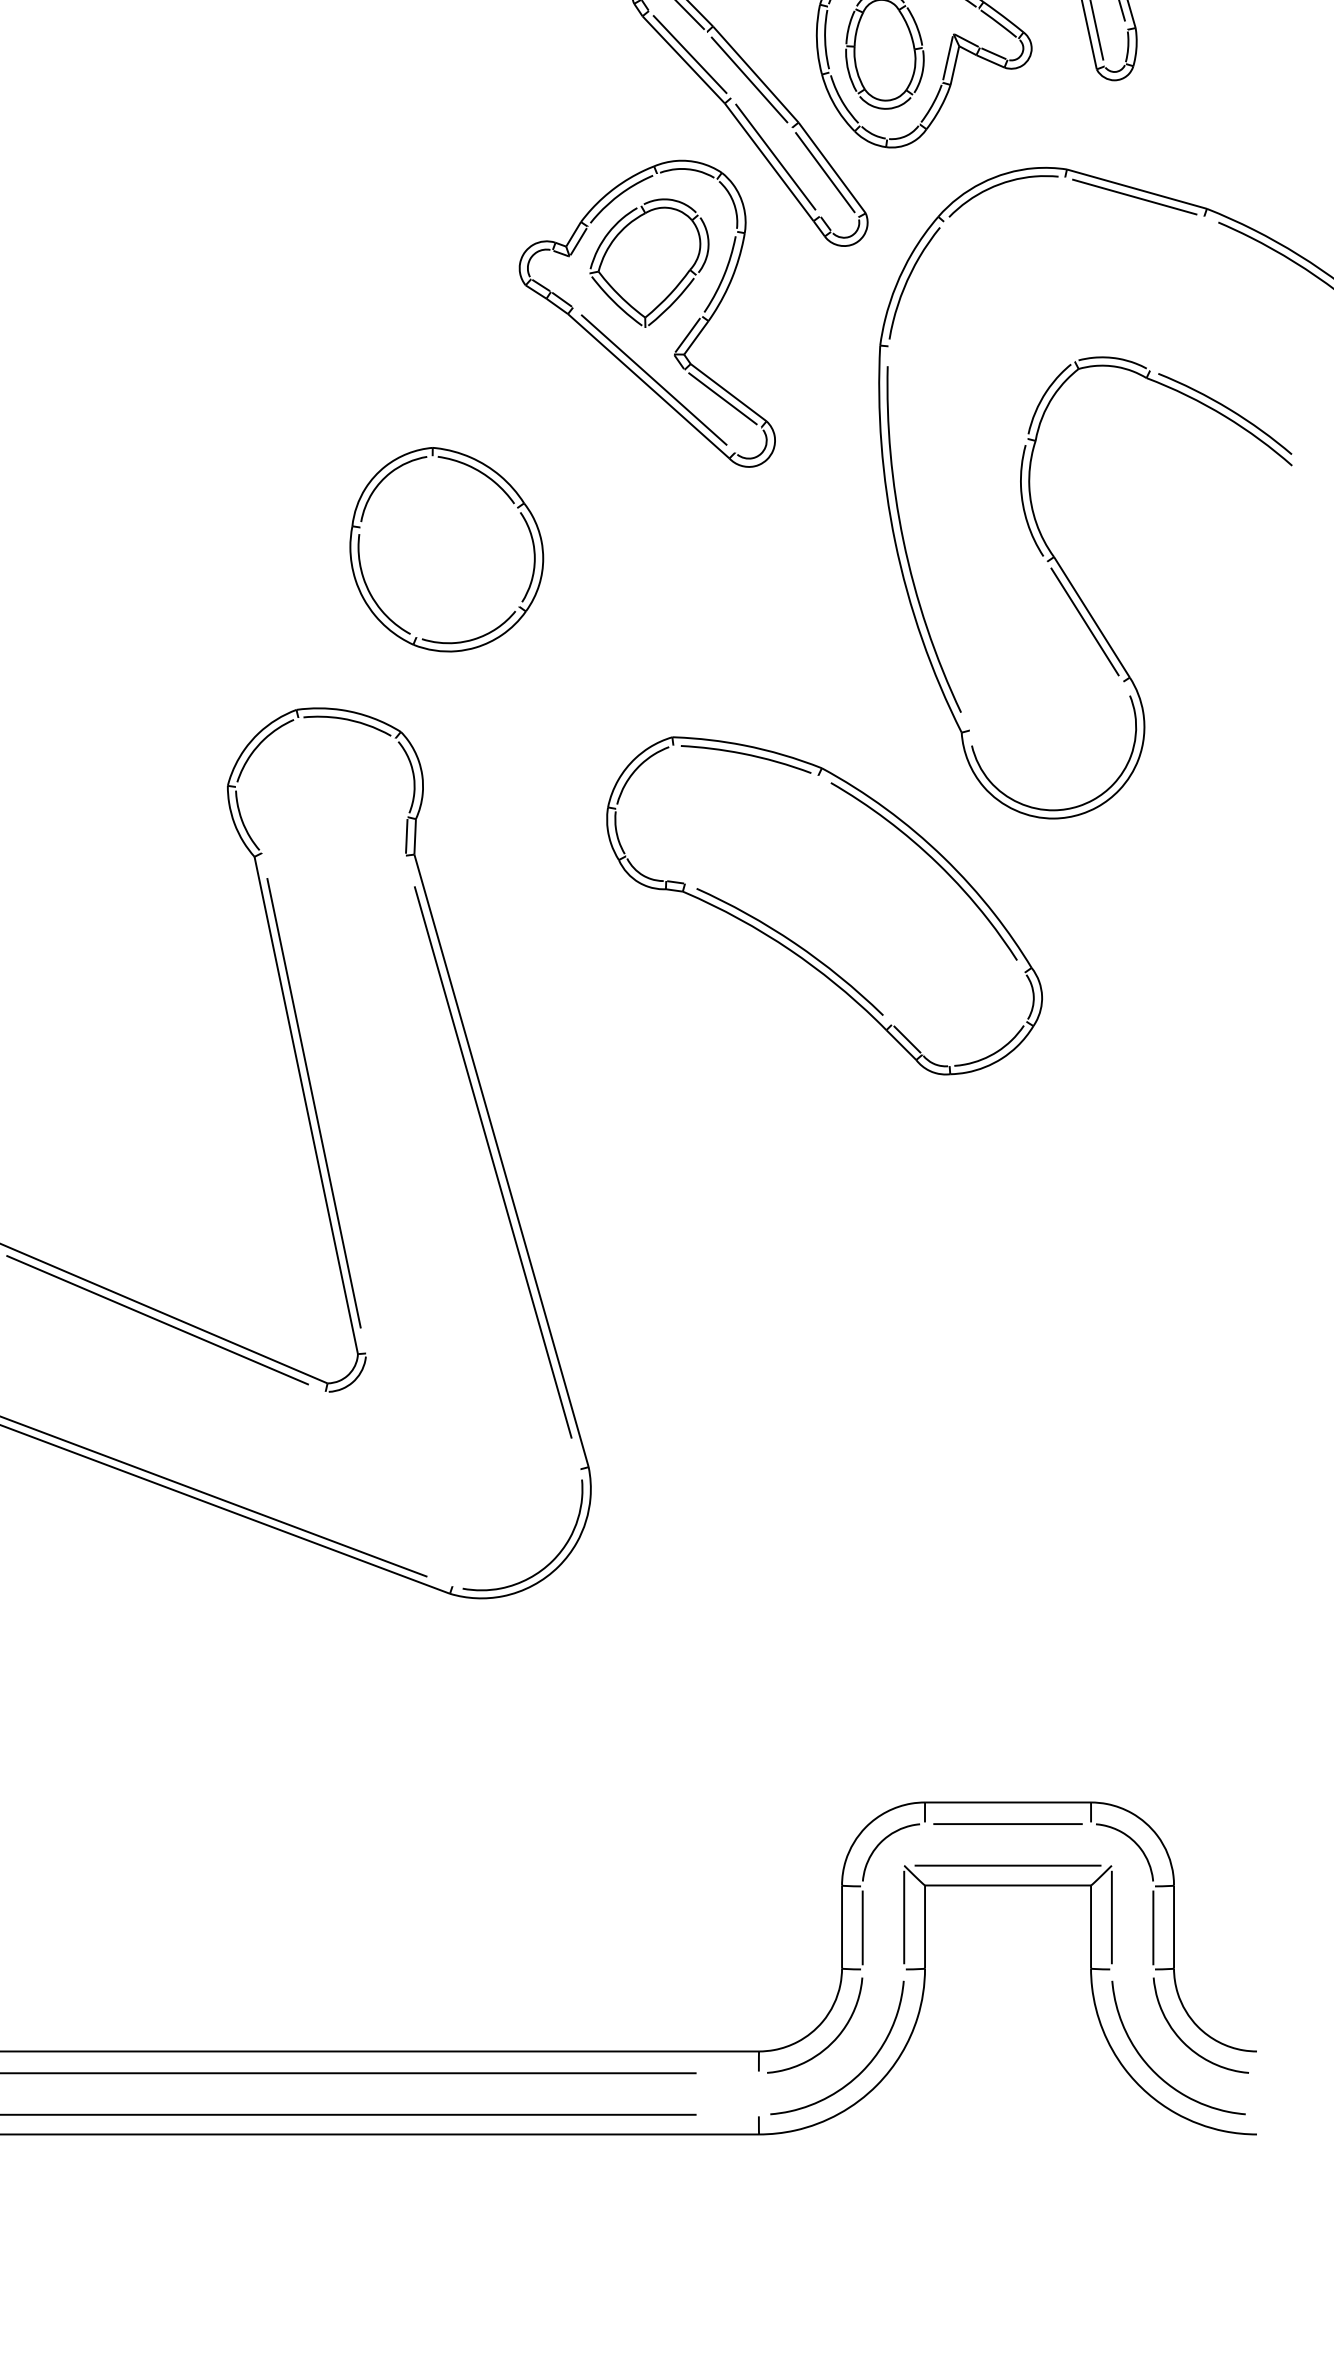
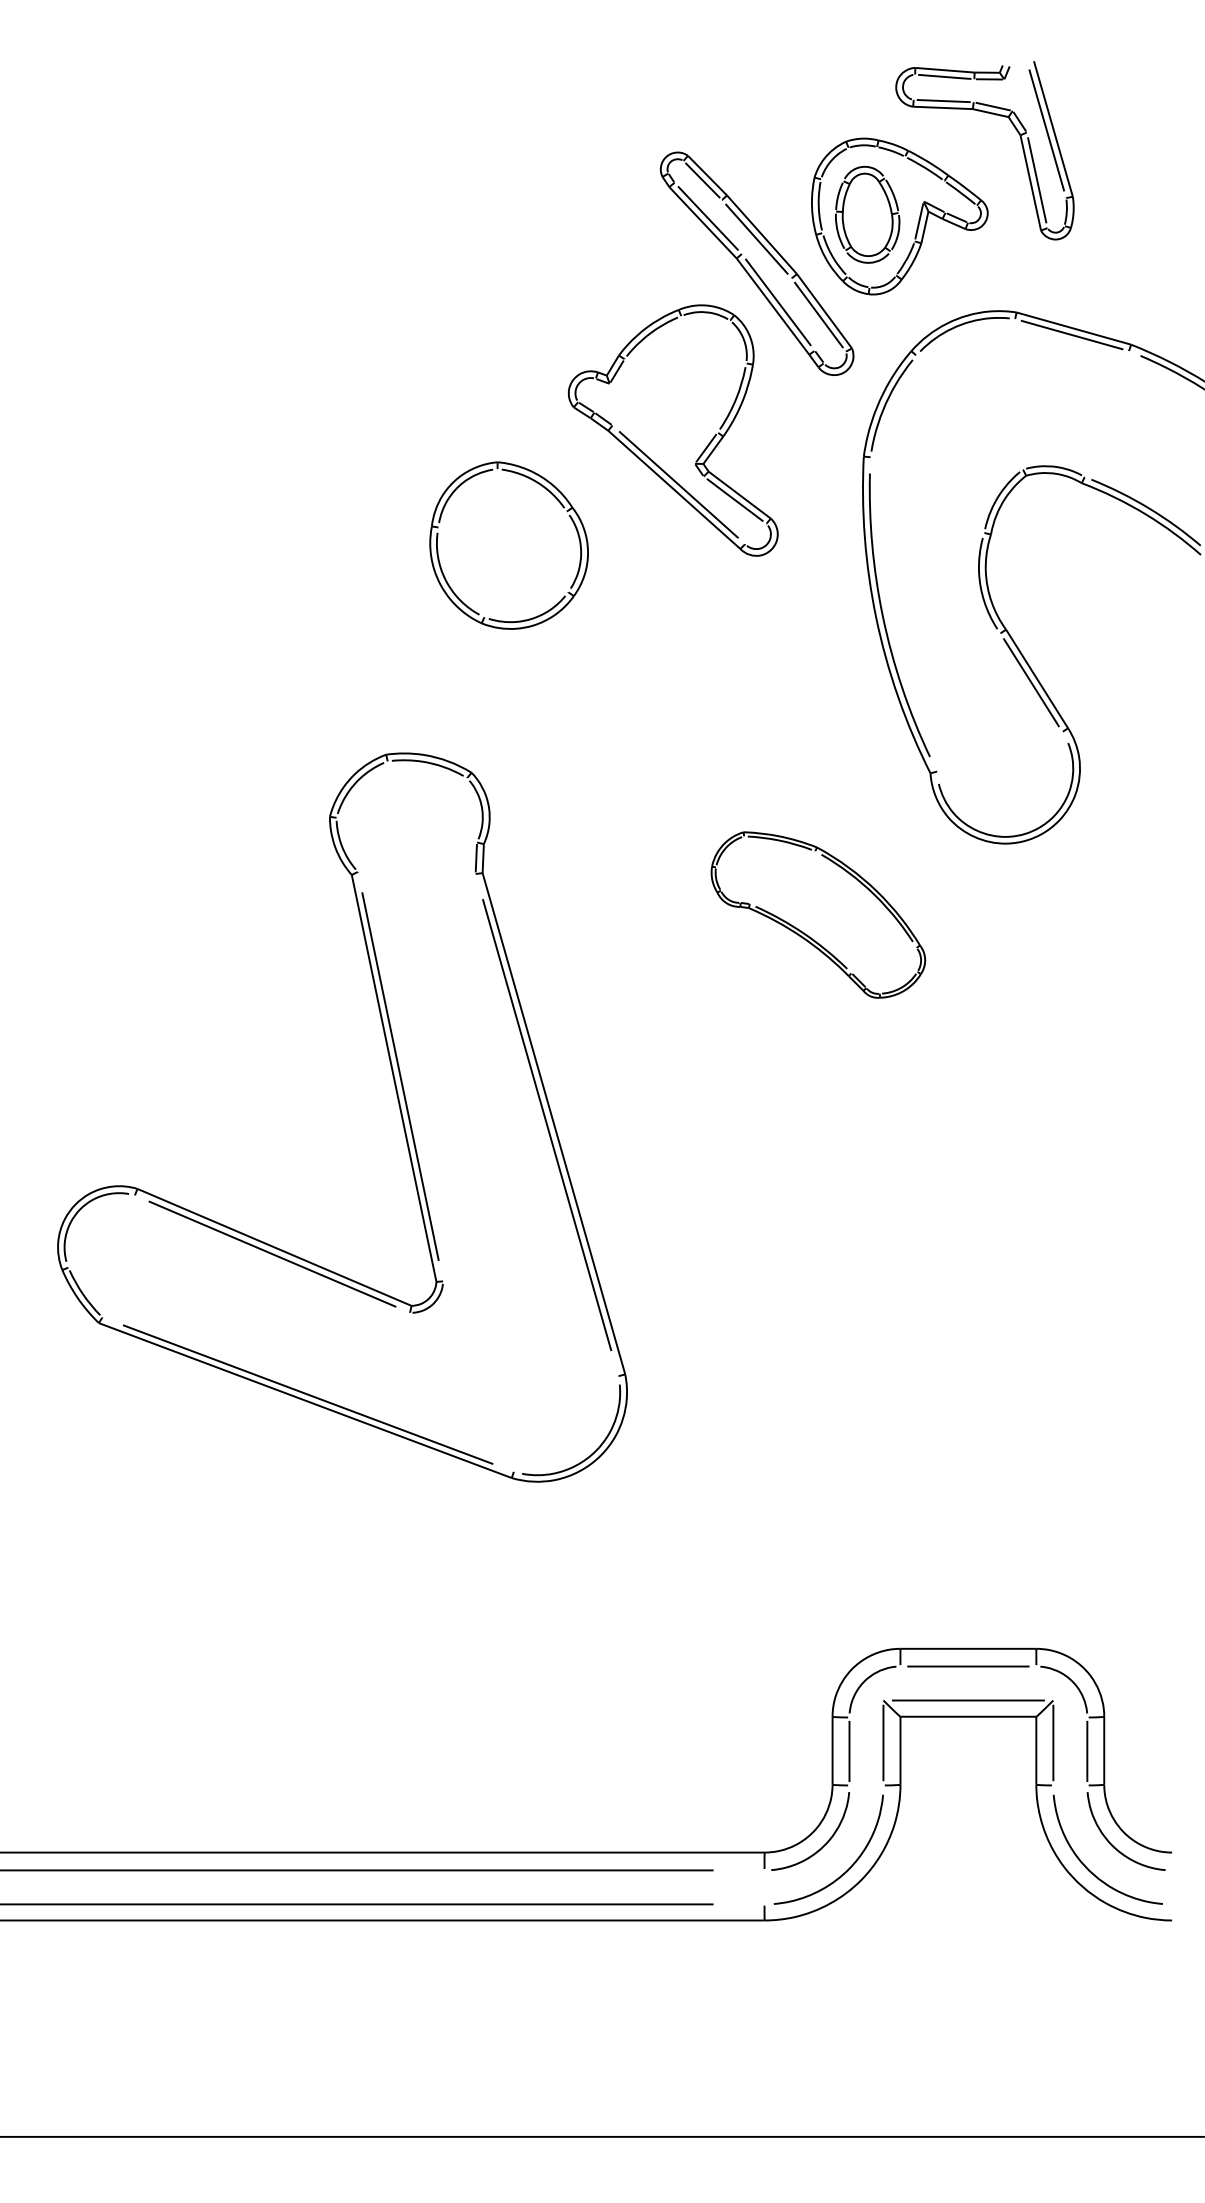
part: (650, 263) -> (675, 389), removed
part: (446, 549) -> (508, 545), moved
part: (824, 905) -> (818, 914), size x0.6

